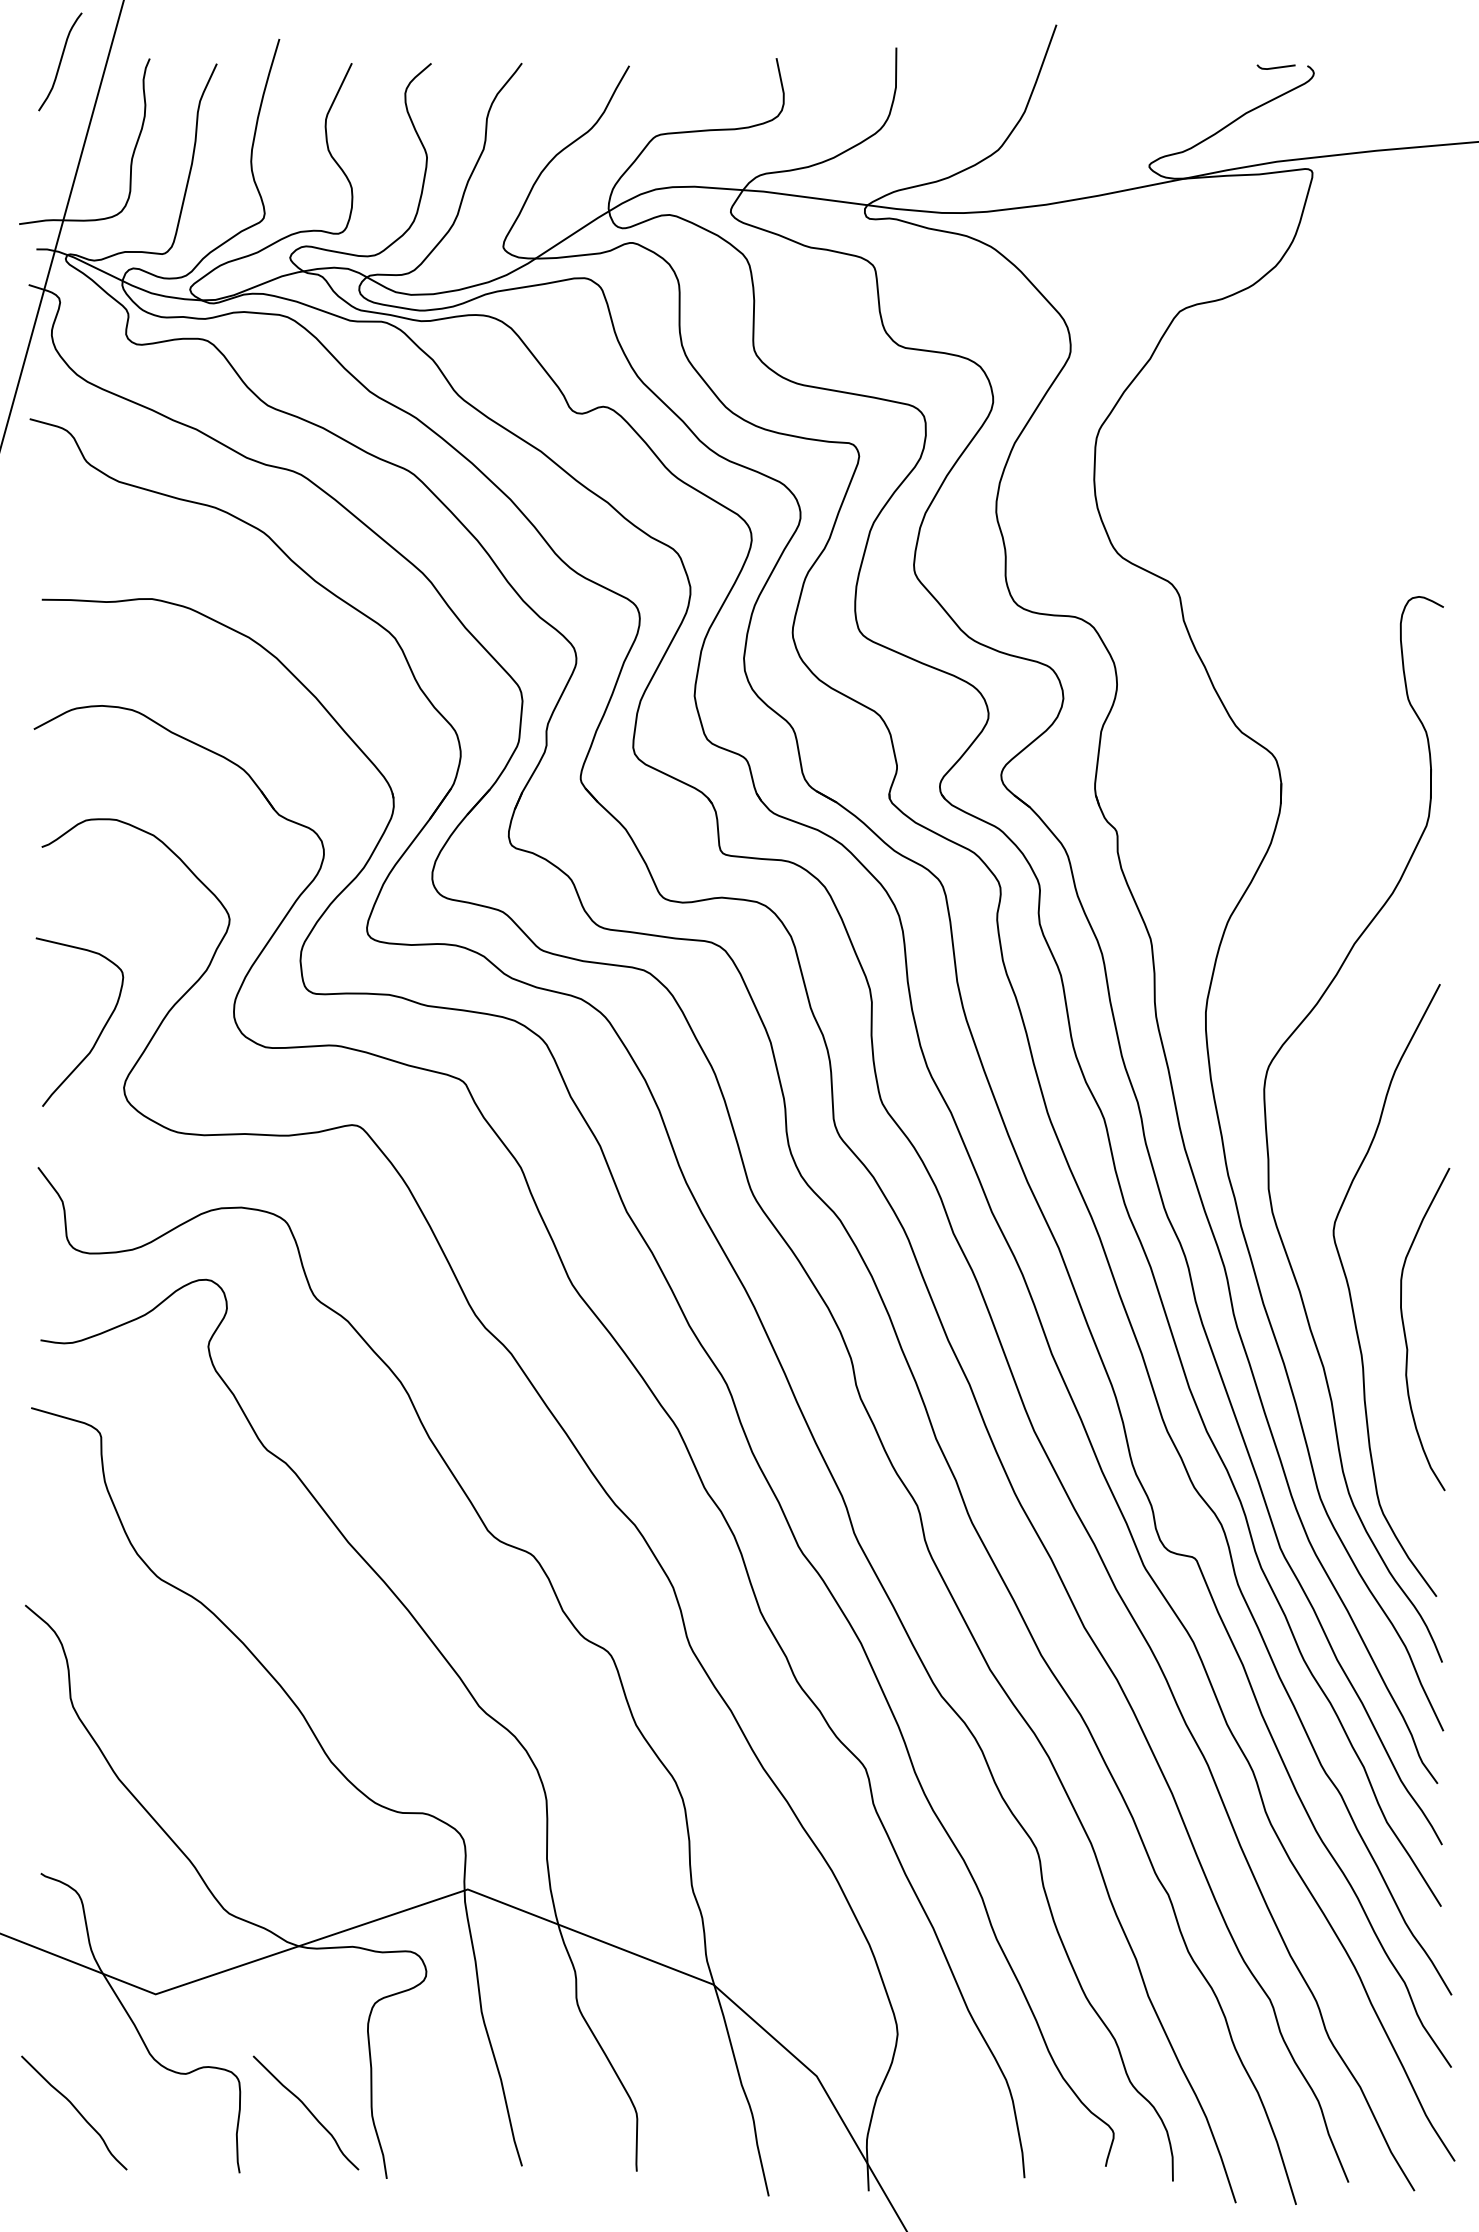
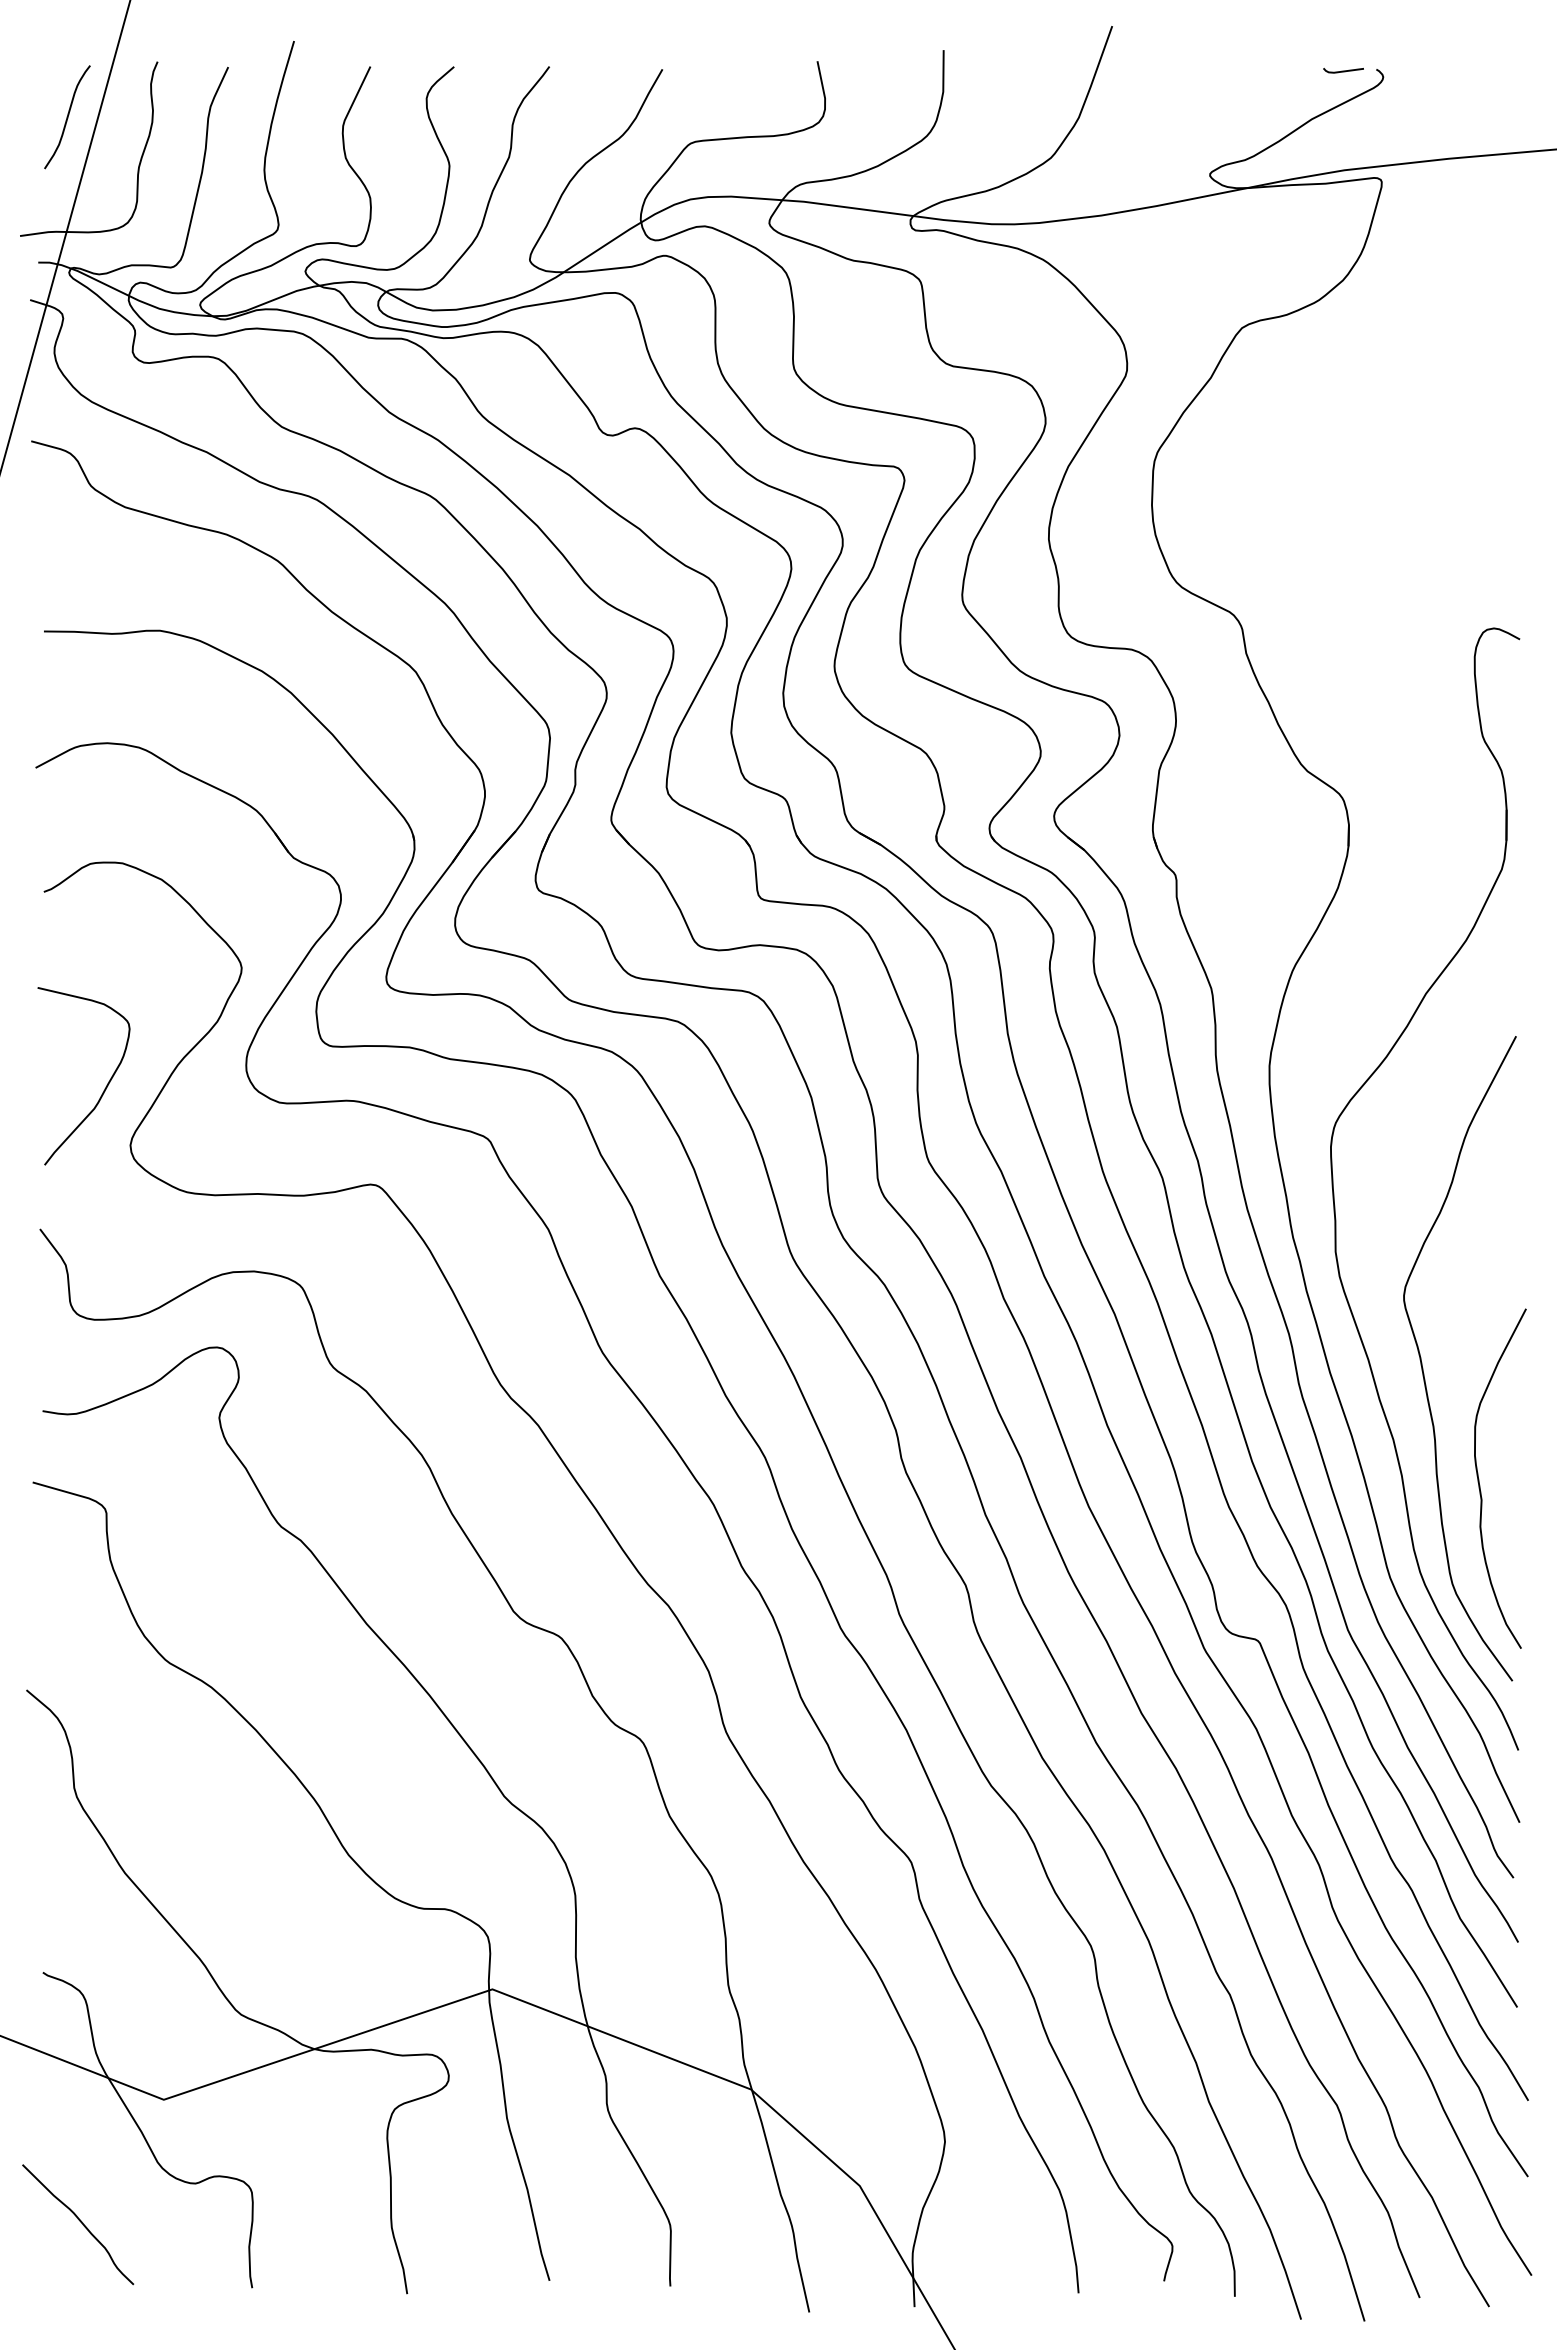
curve: (60, 62) -> (67, 117), moved
curve: (1405, 1330) -> (1479, 1479), moved
curve: (308, 2110) -> (324, 2222), removed

